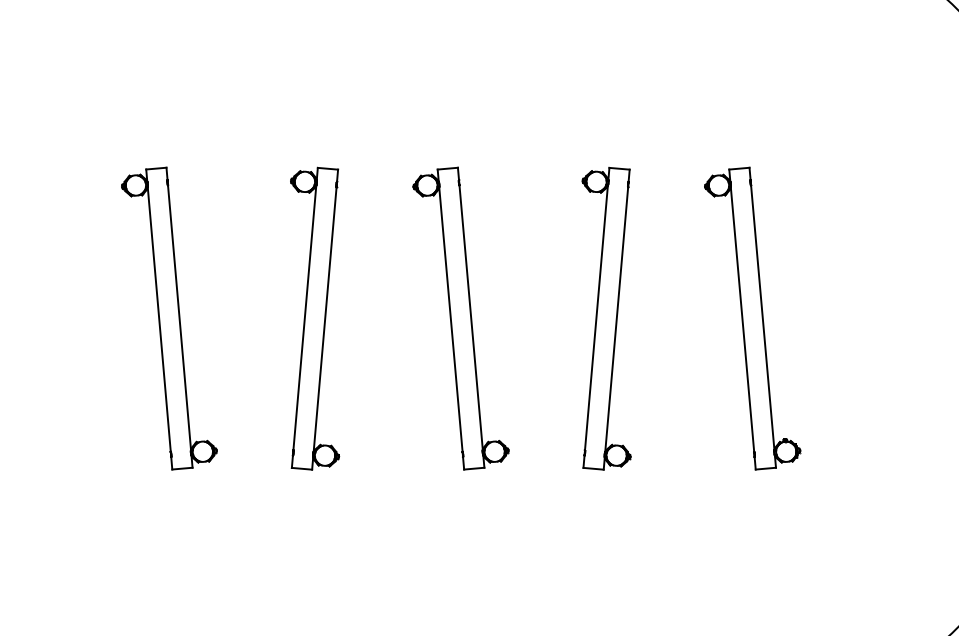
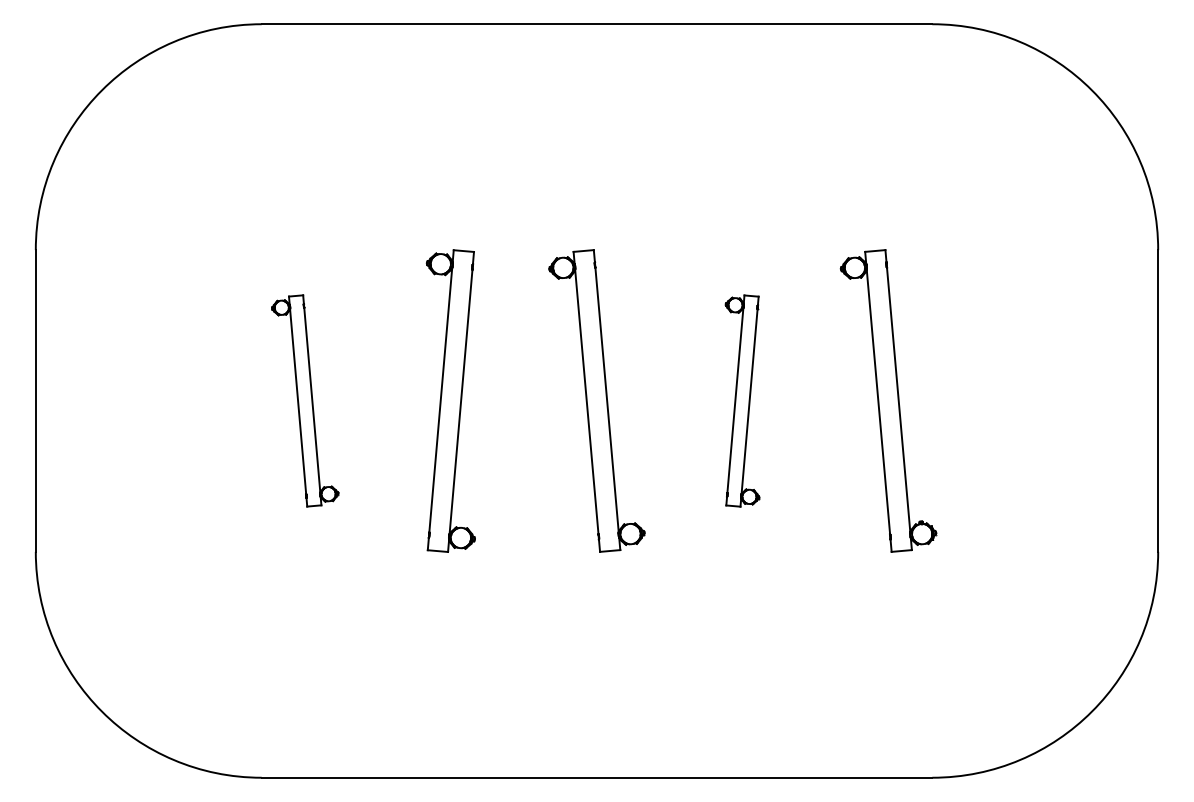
part: (168, 318) -> (304, 400), size x0.7
part: (606, 318) -> (742, 400), size x0.7

